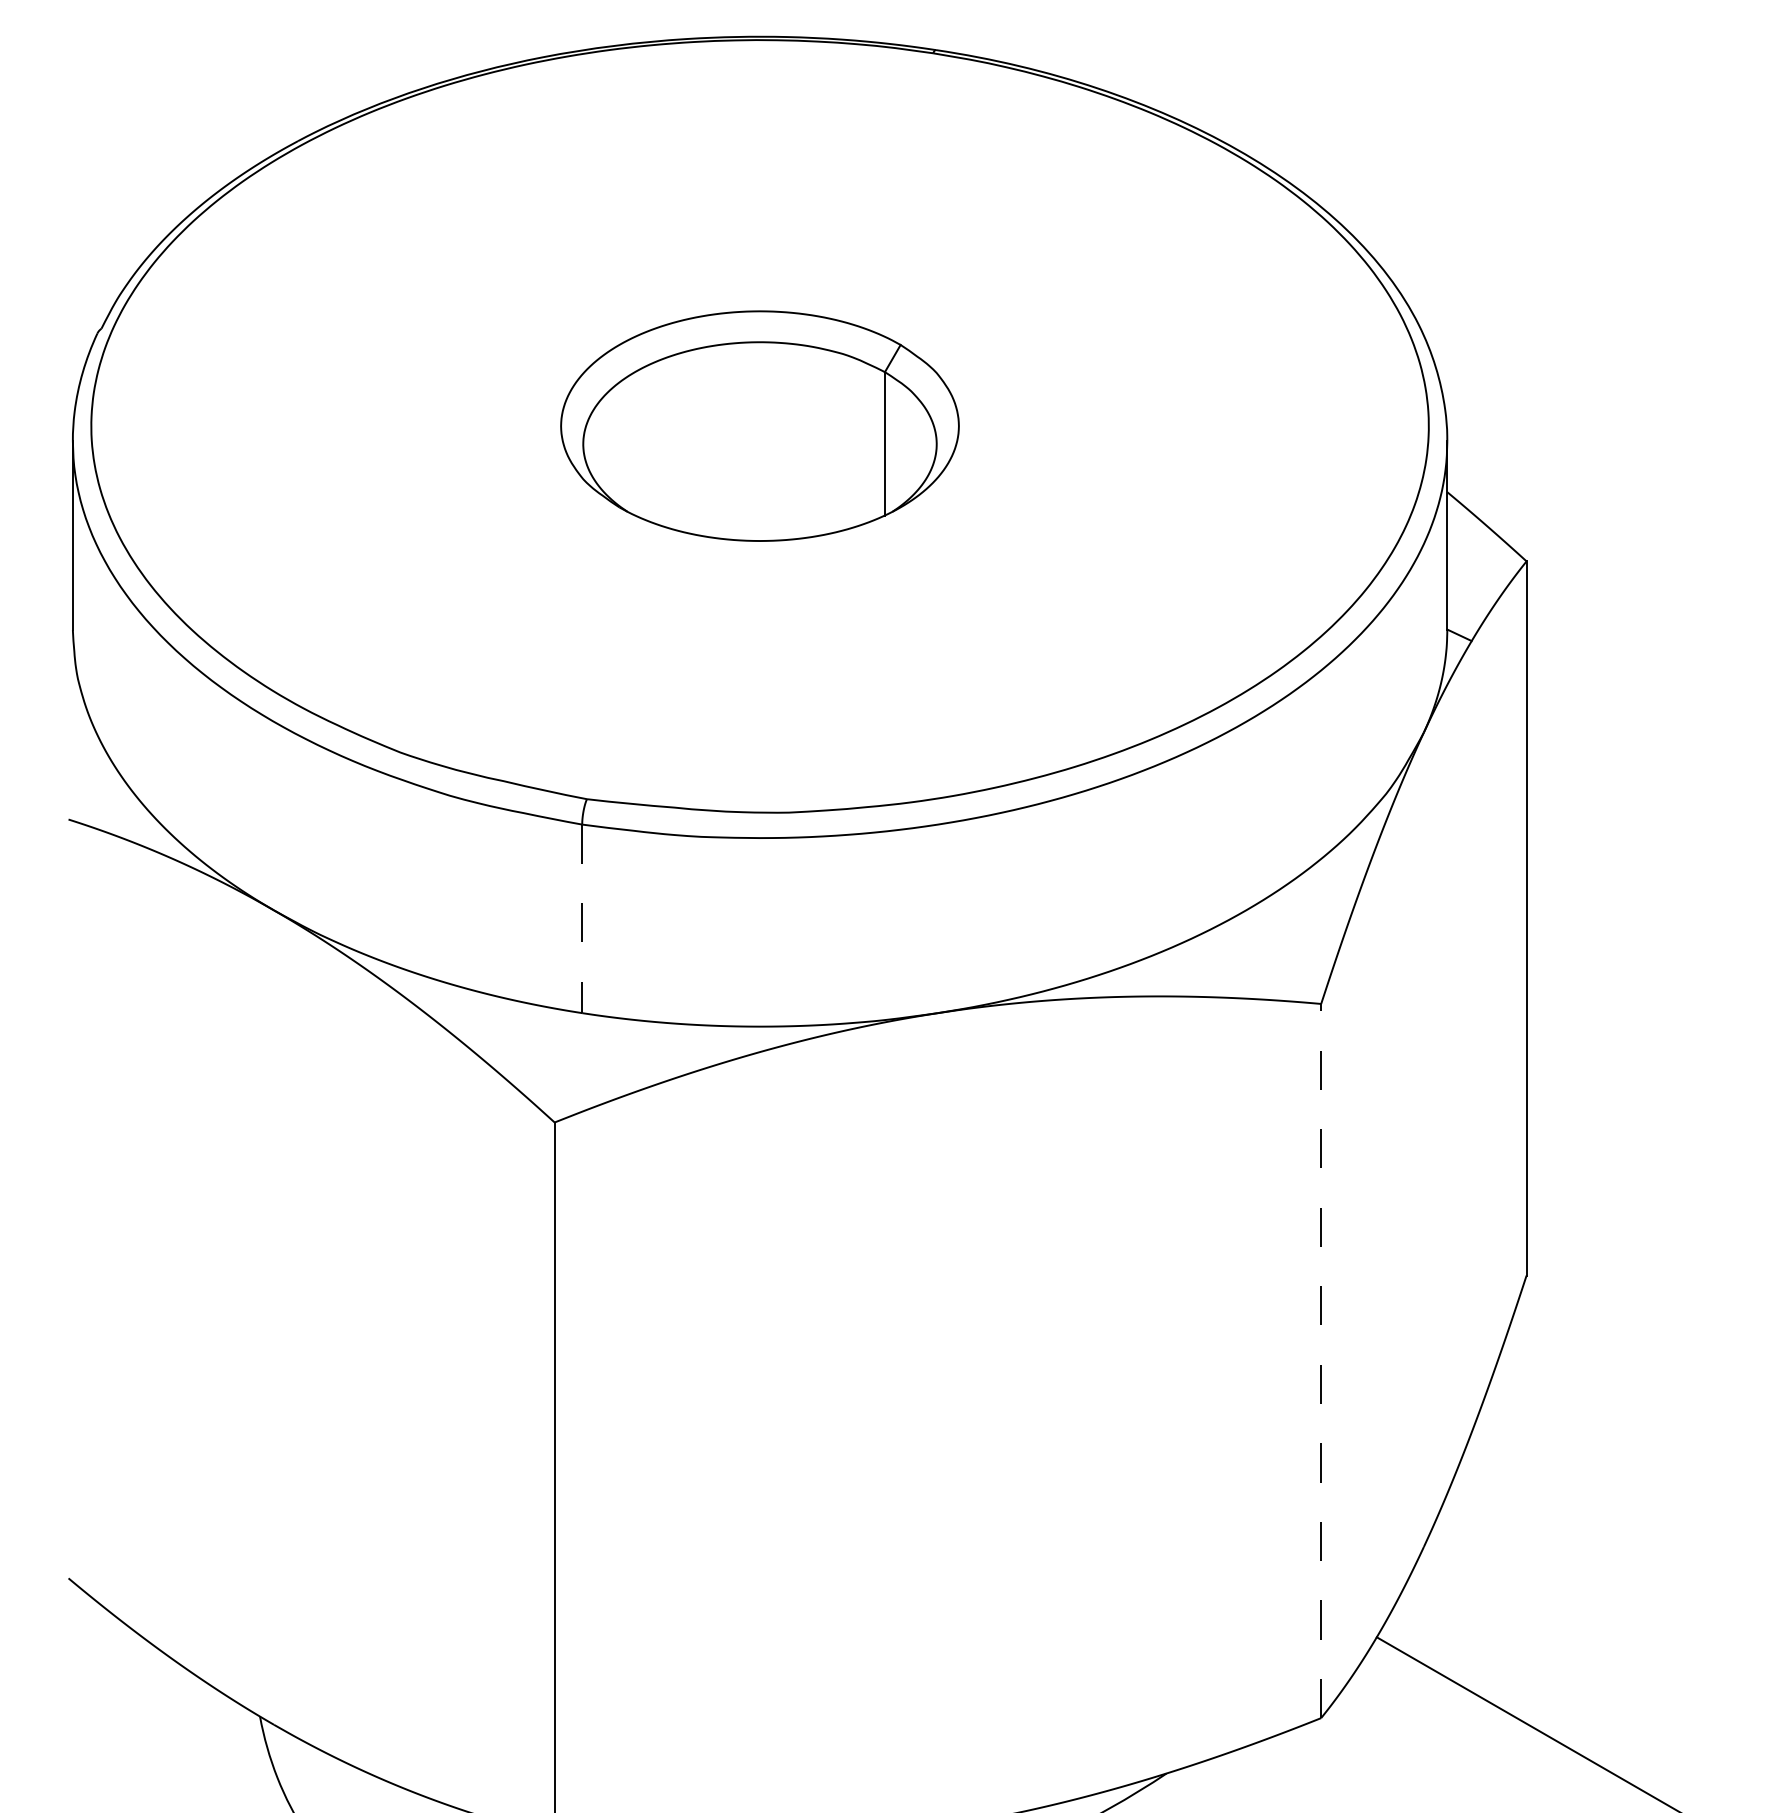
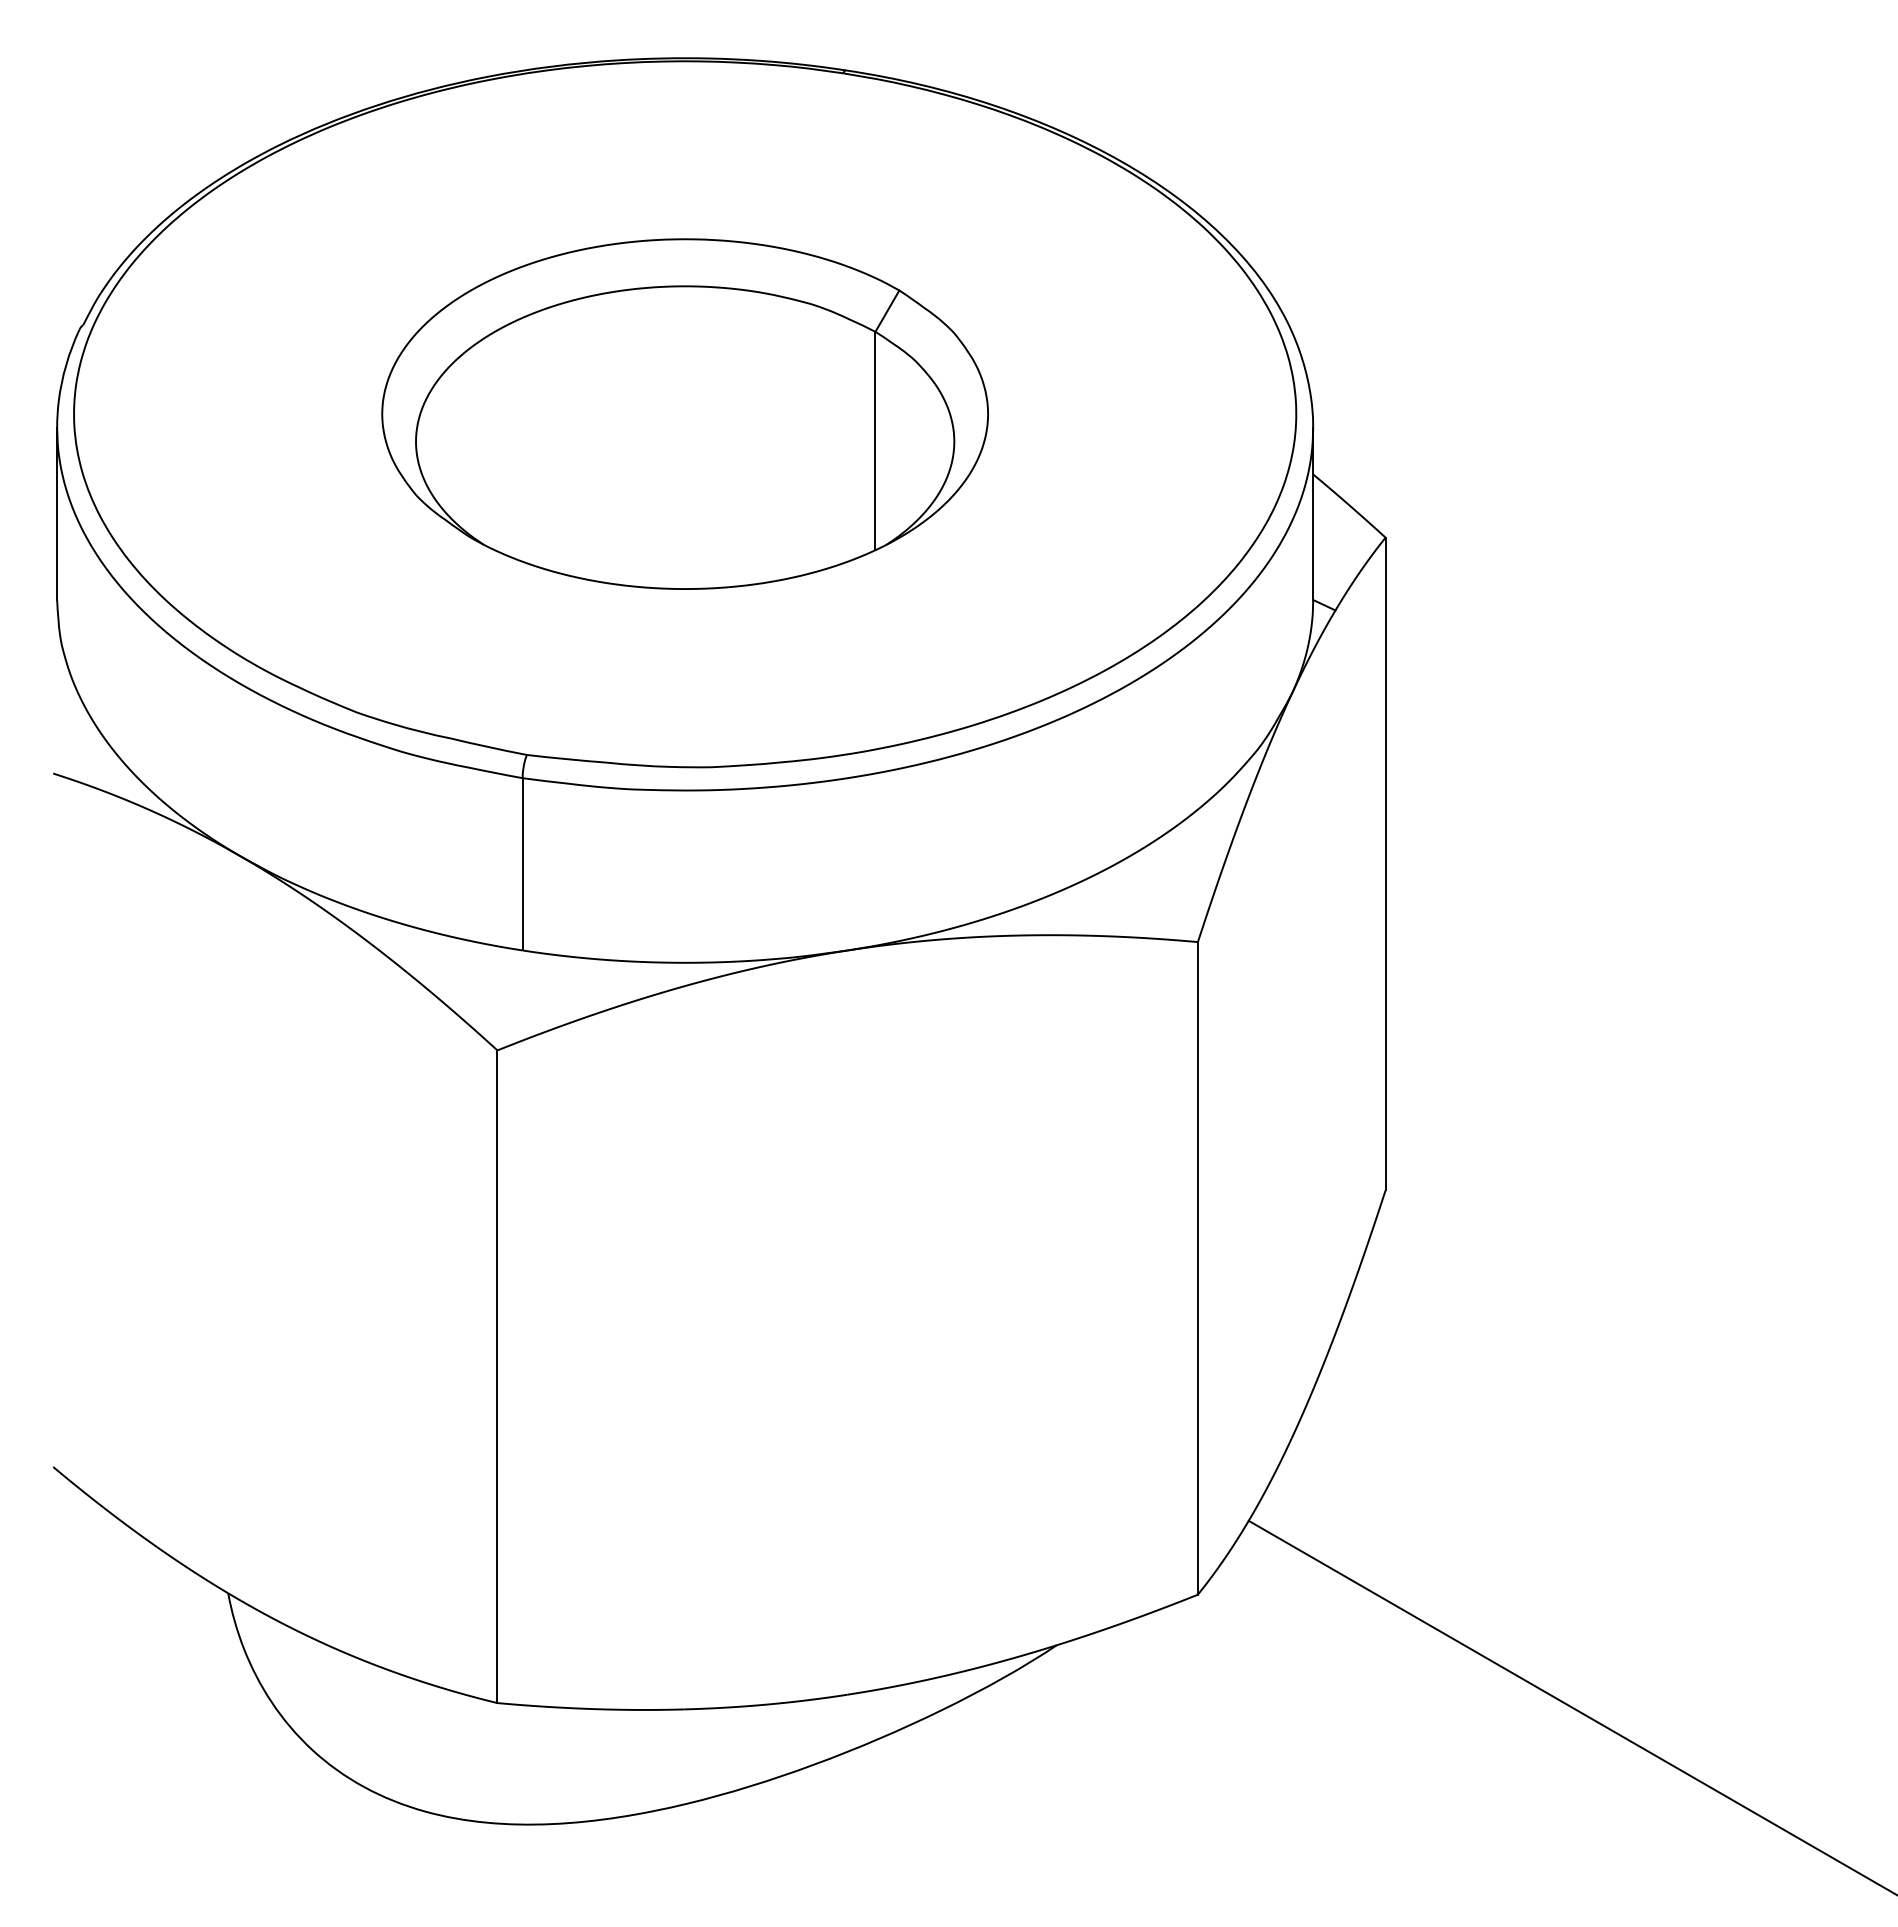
part: (759, 425) -> (684, 413), size x1.67
line: (582, 919) -> (522, 864), dashed -> solid
line: (1320, 1360) -> (1197, 1267), dashed -> solid

